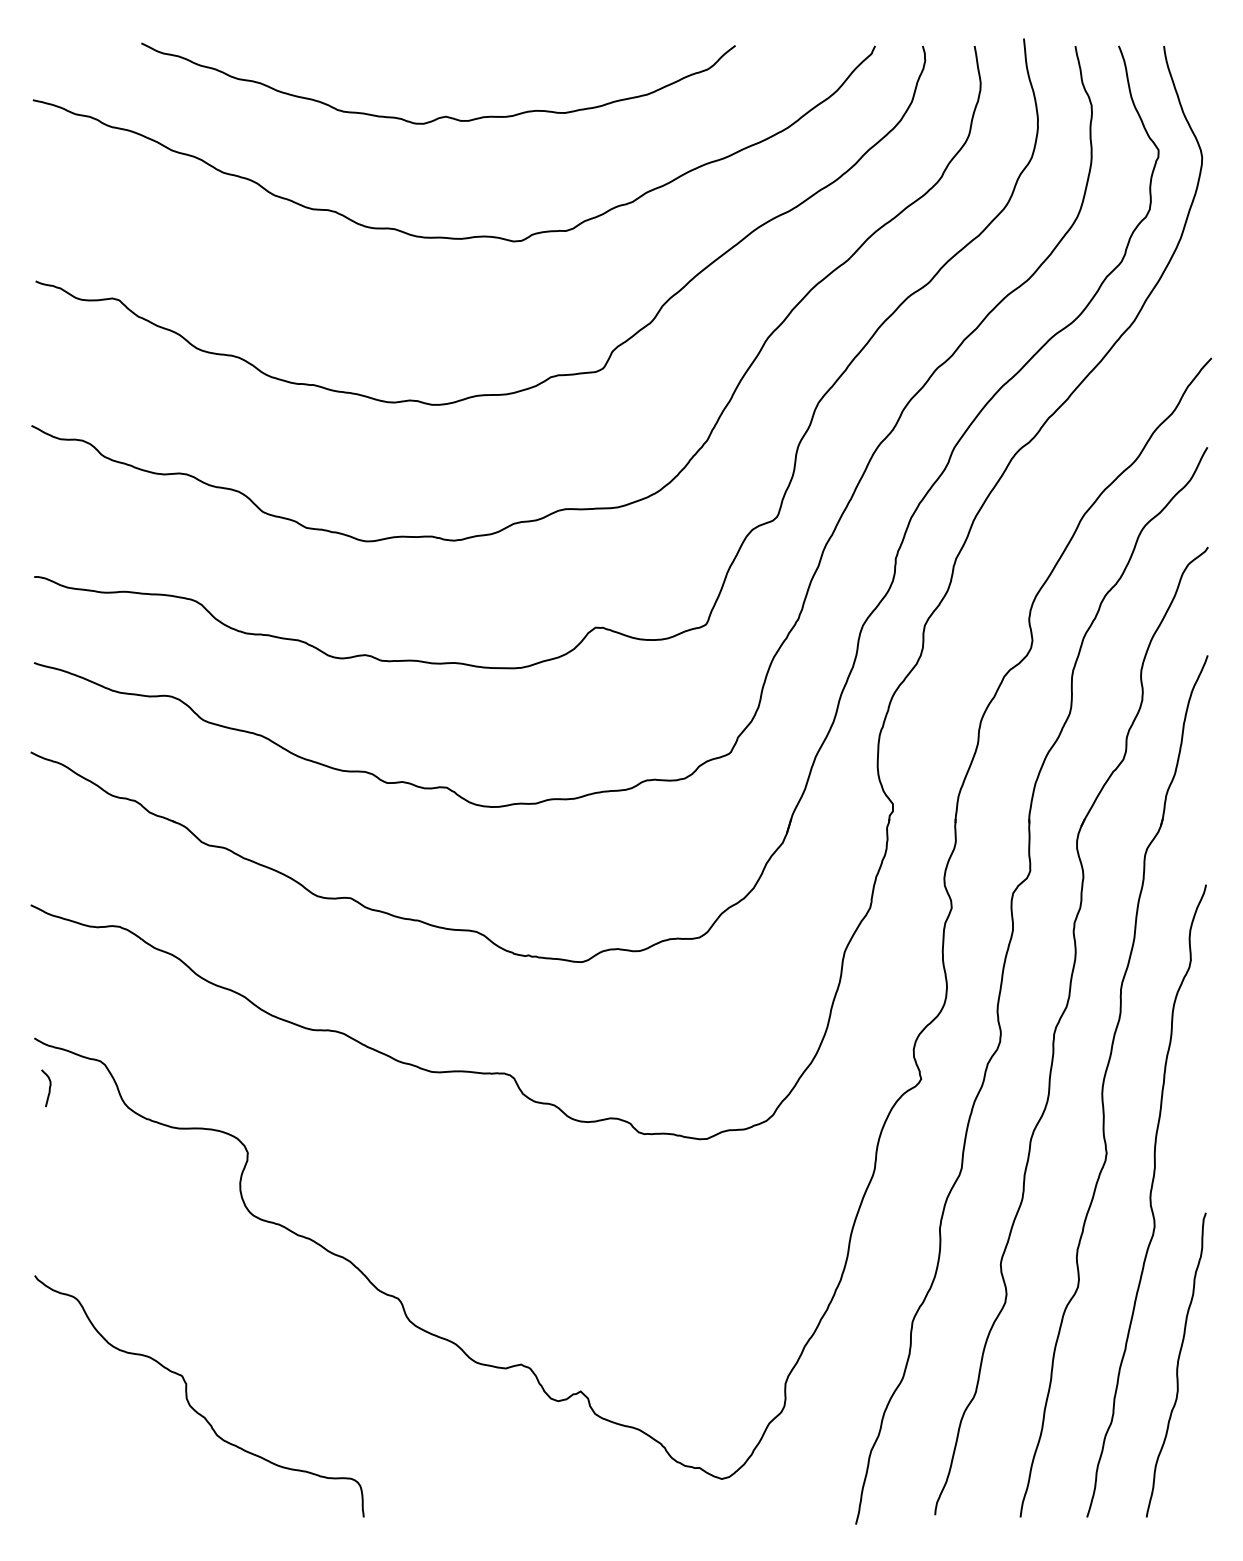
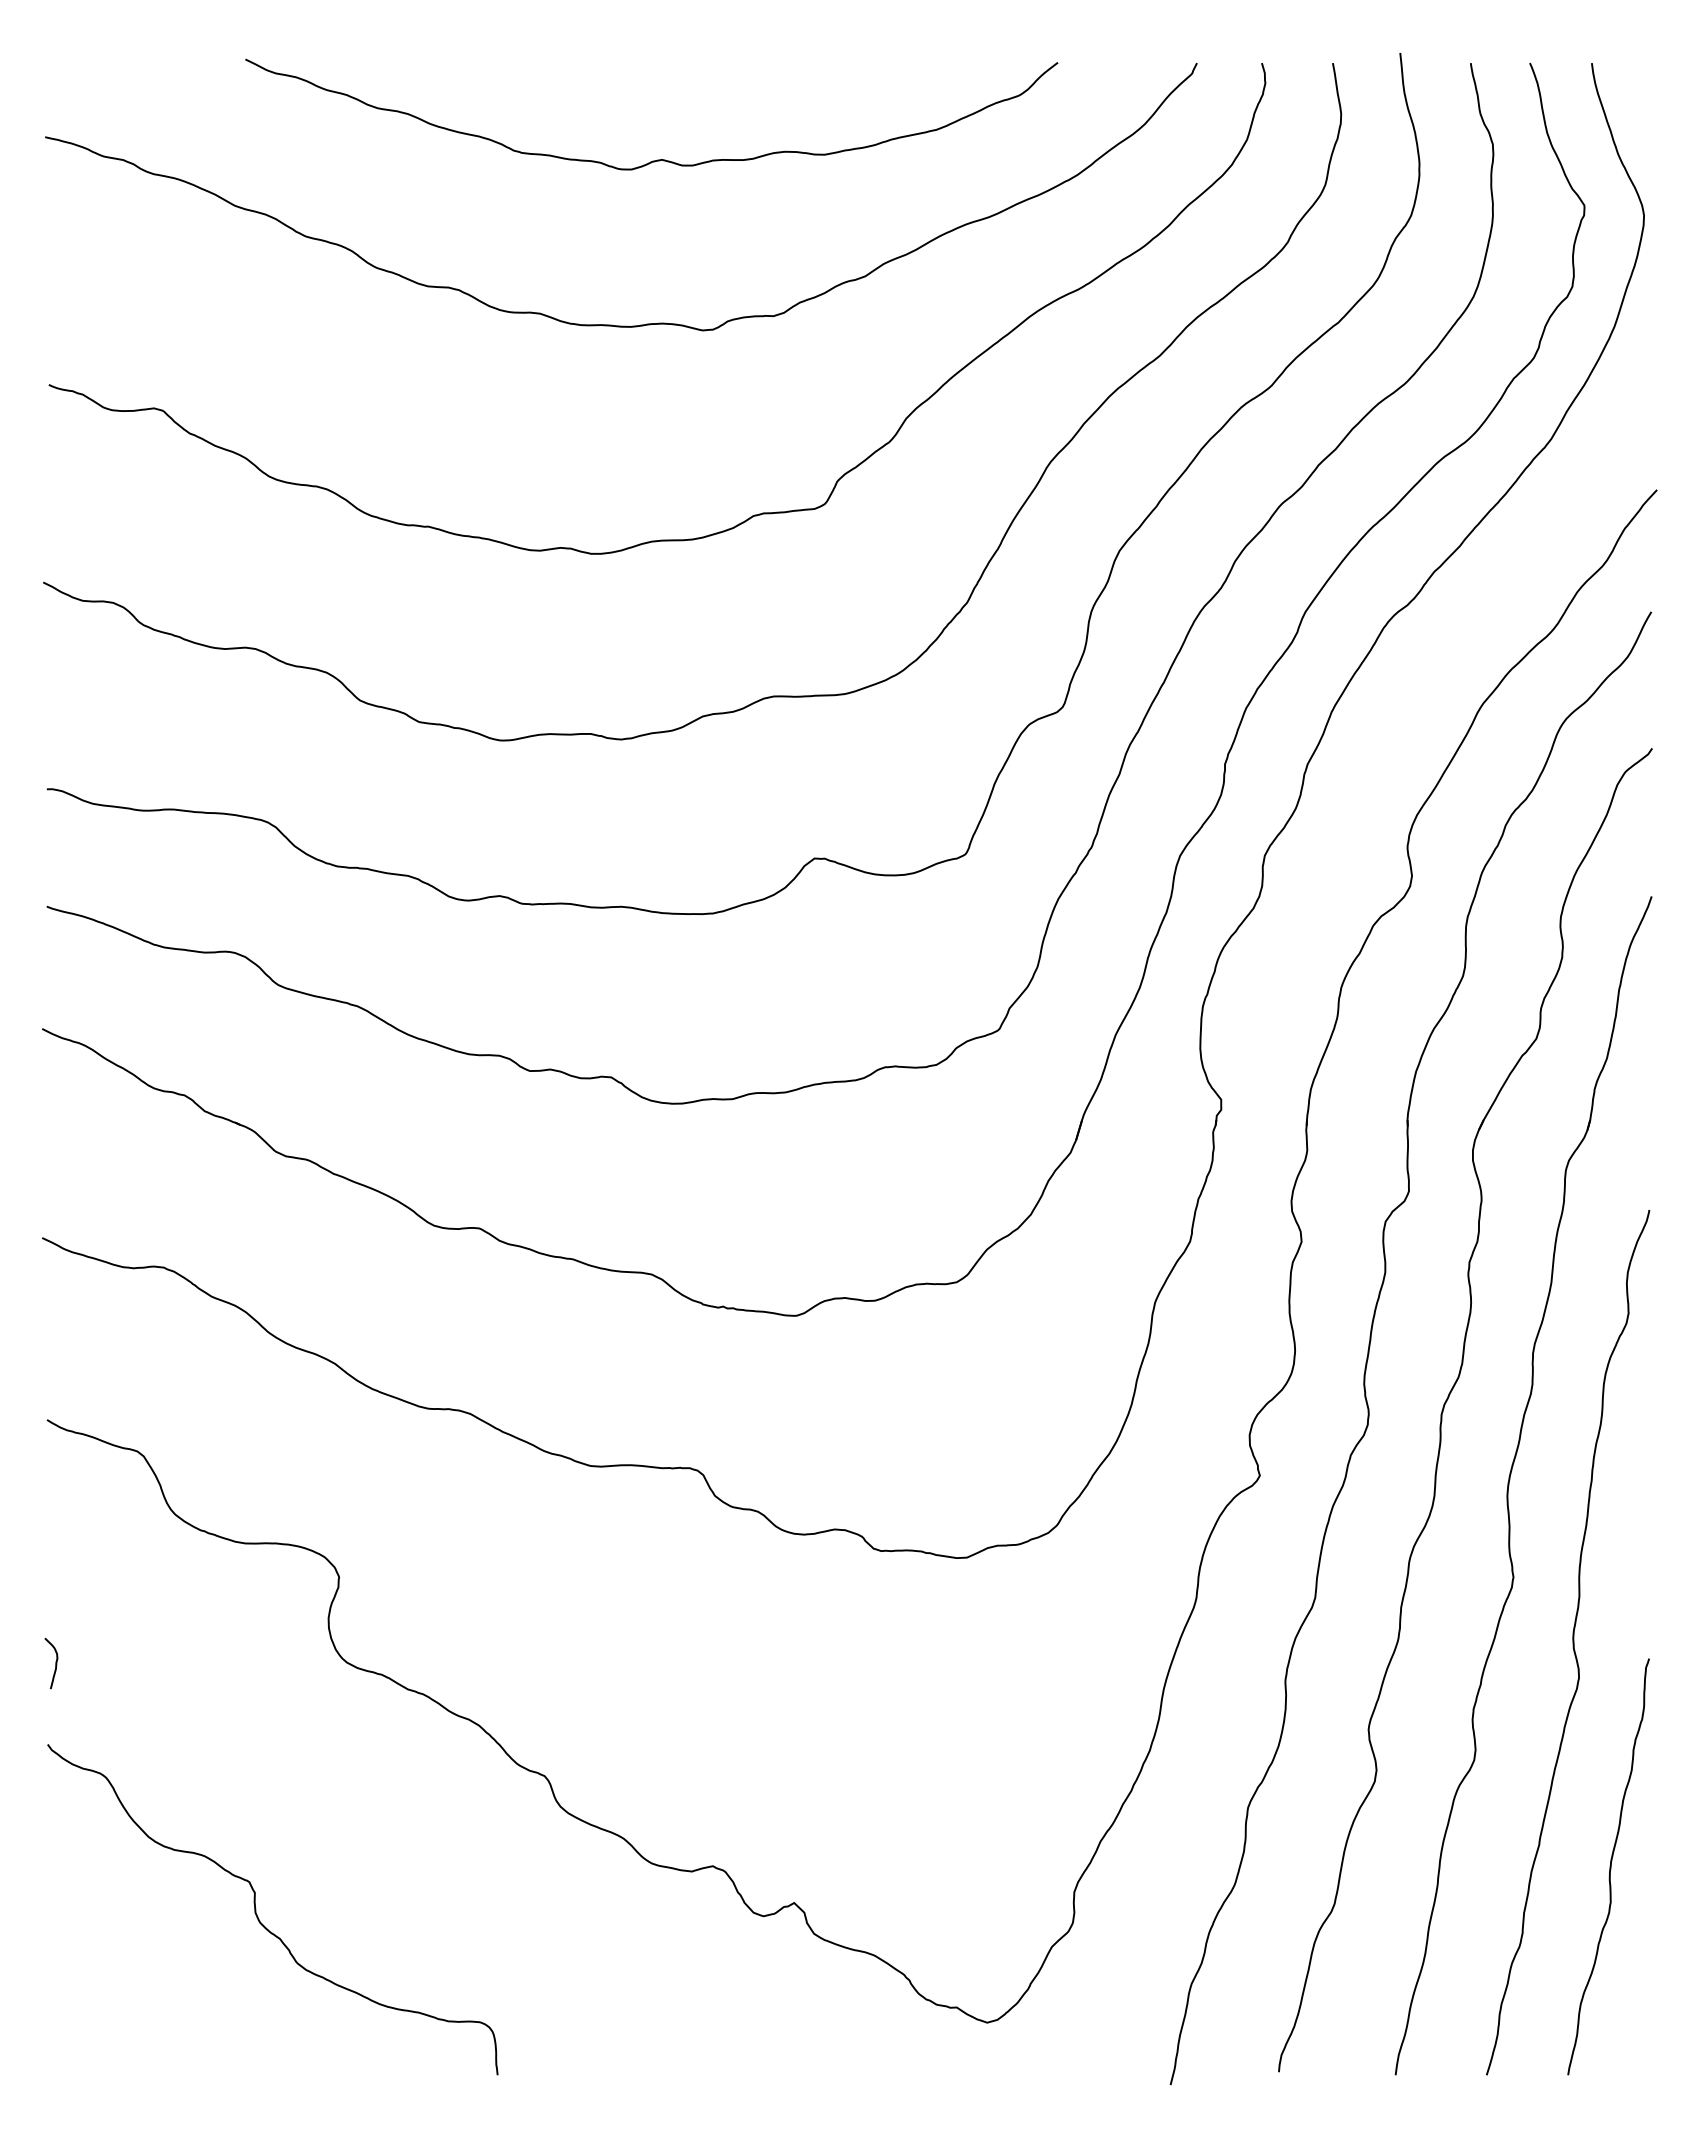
curve: (442, 116) -> (657, 159), moved
curve: (49, 1088) -> (55, 1663), moved

